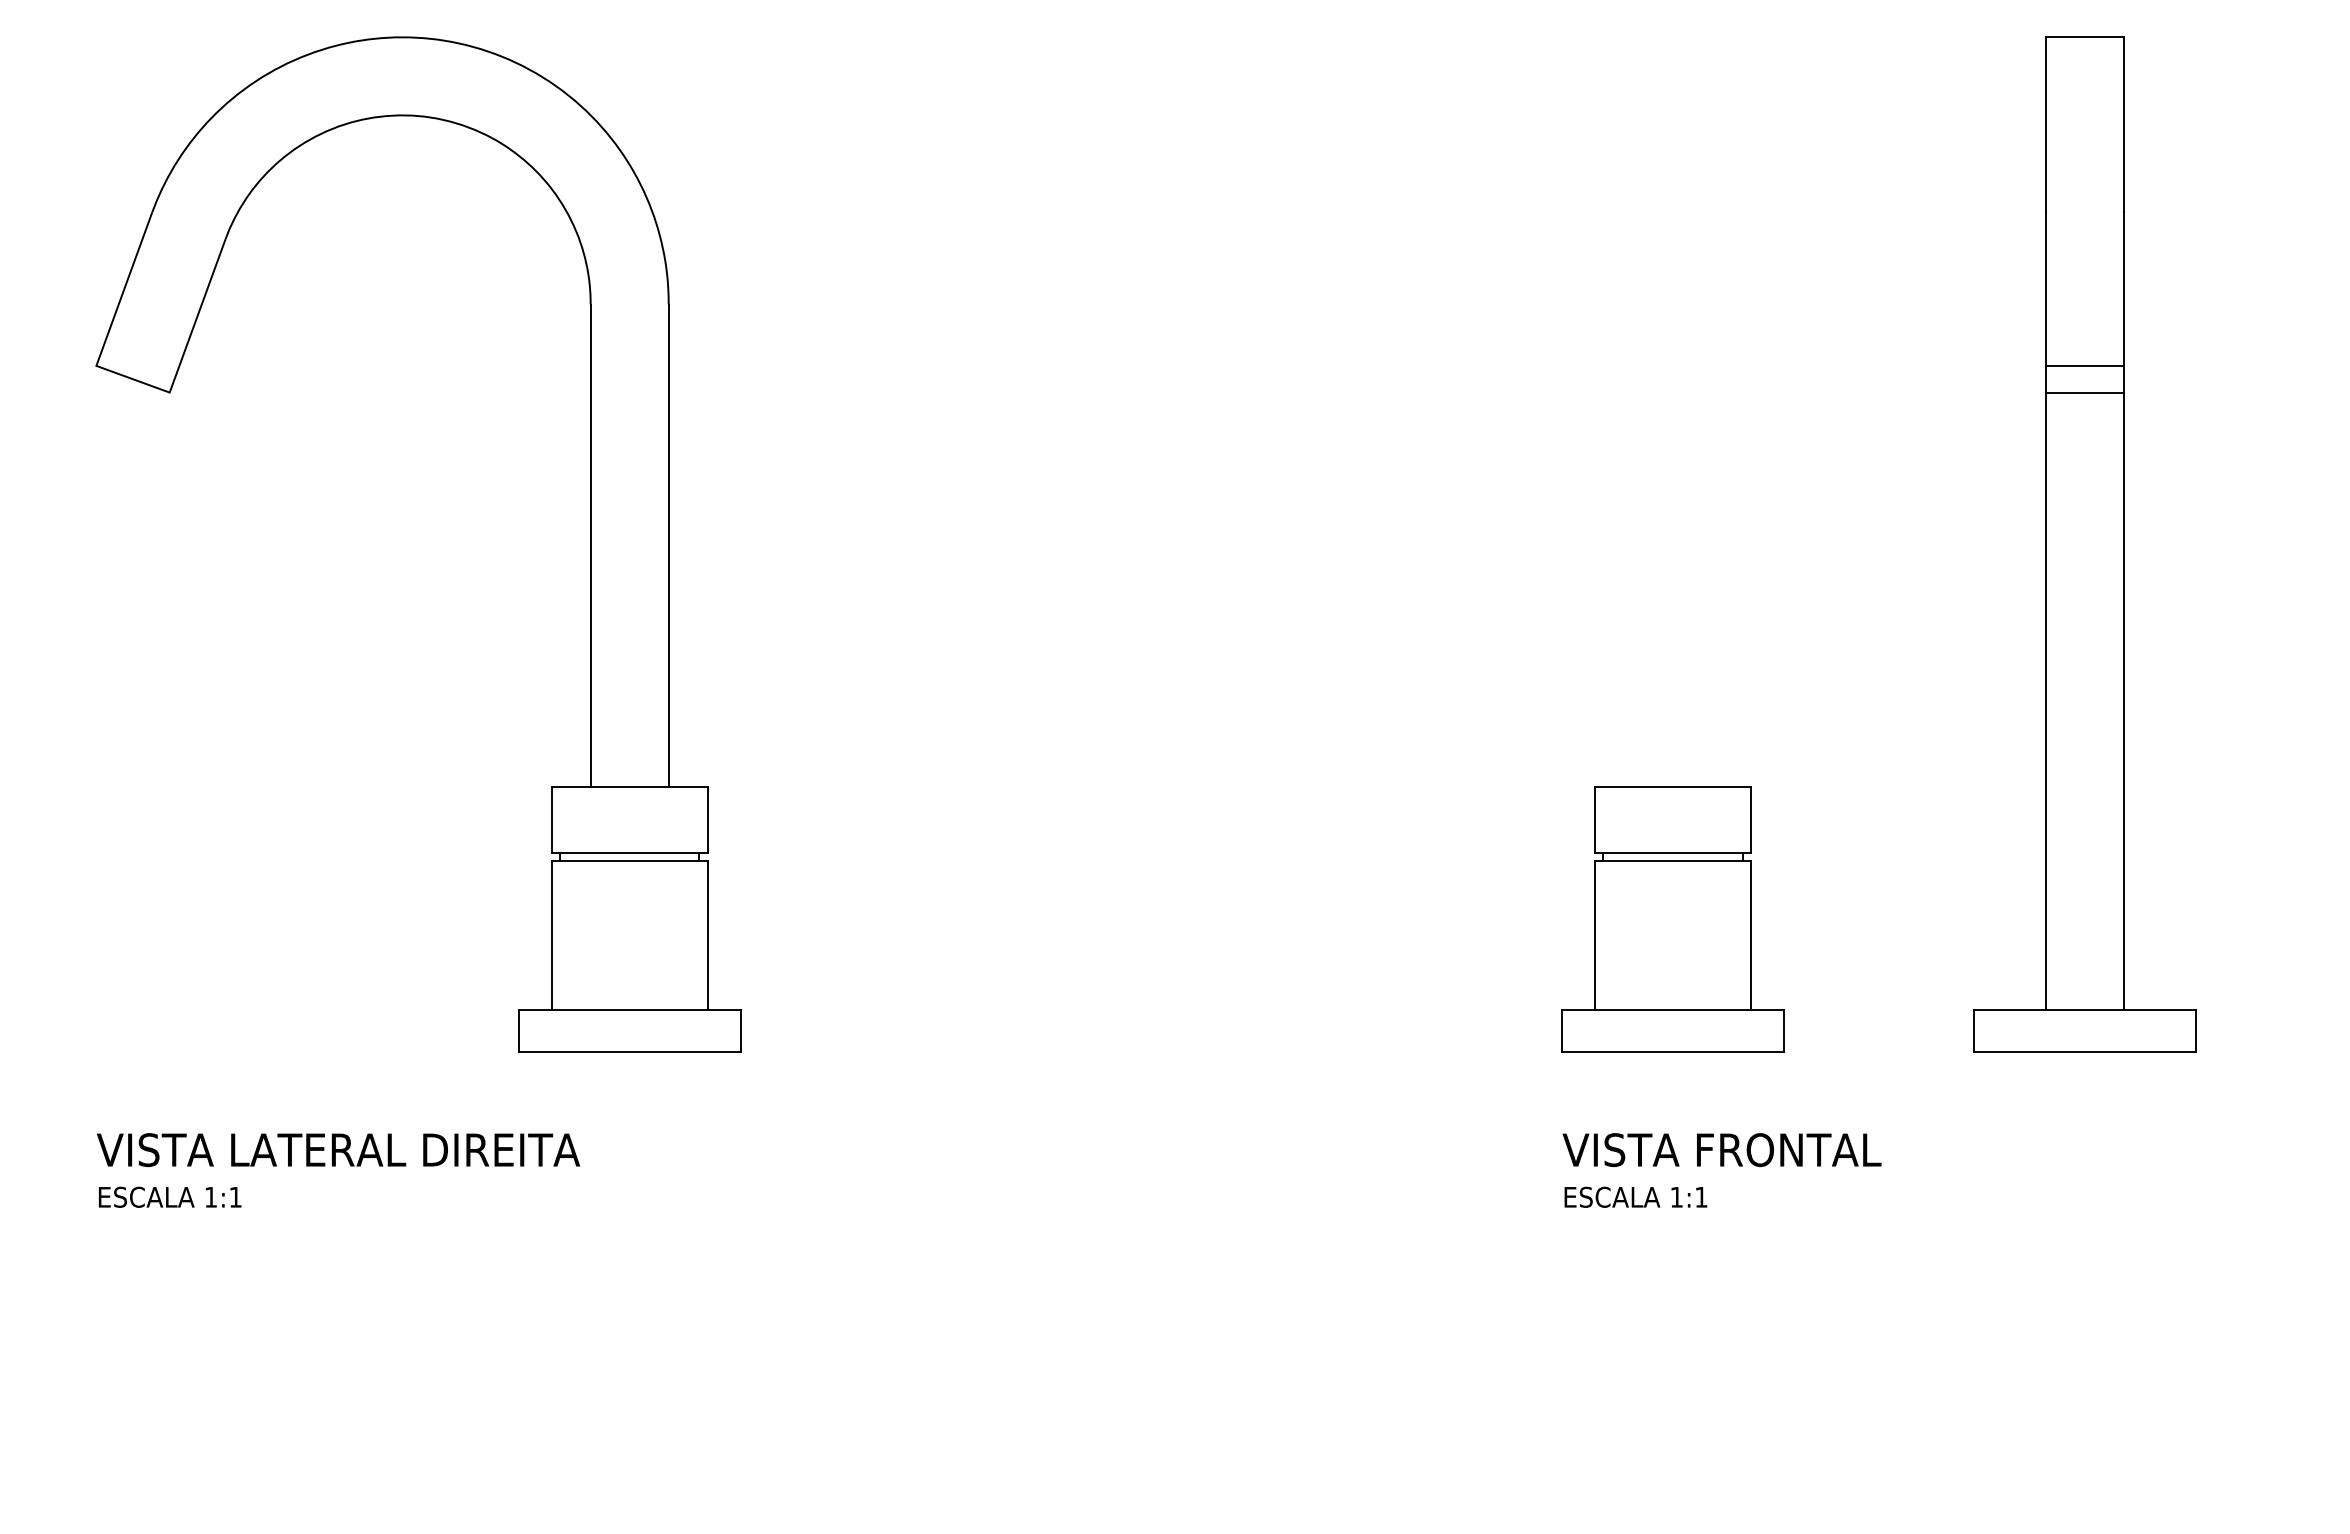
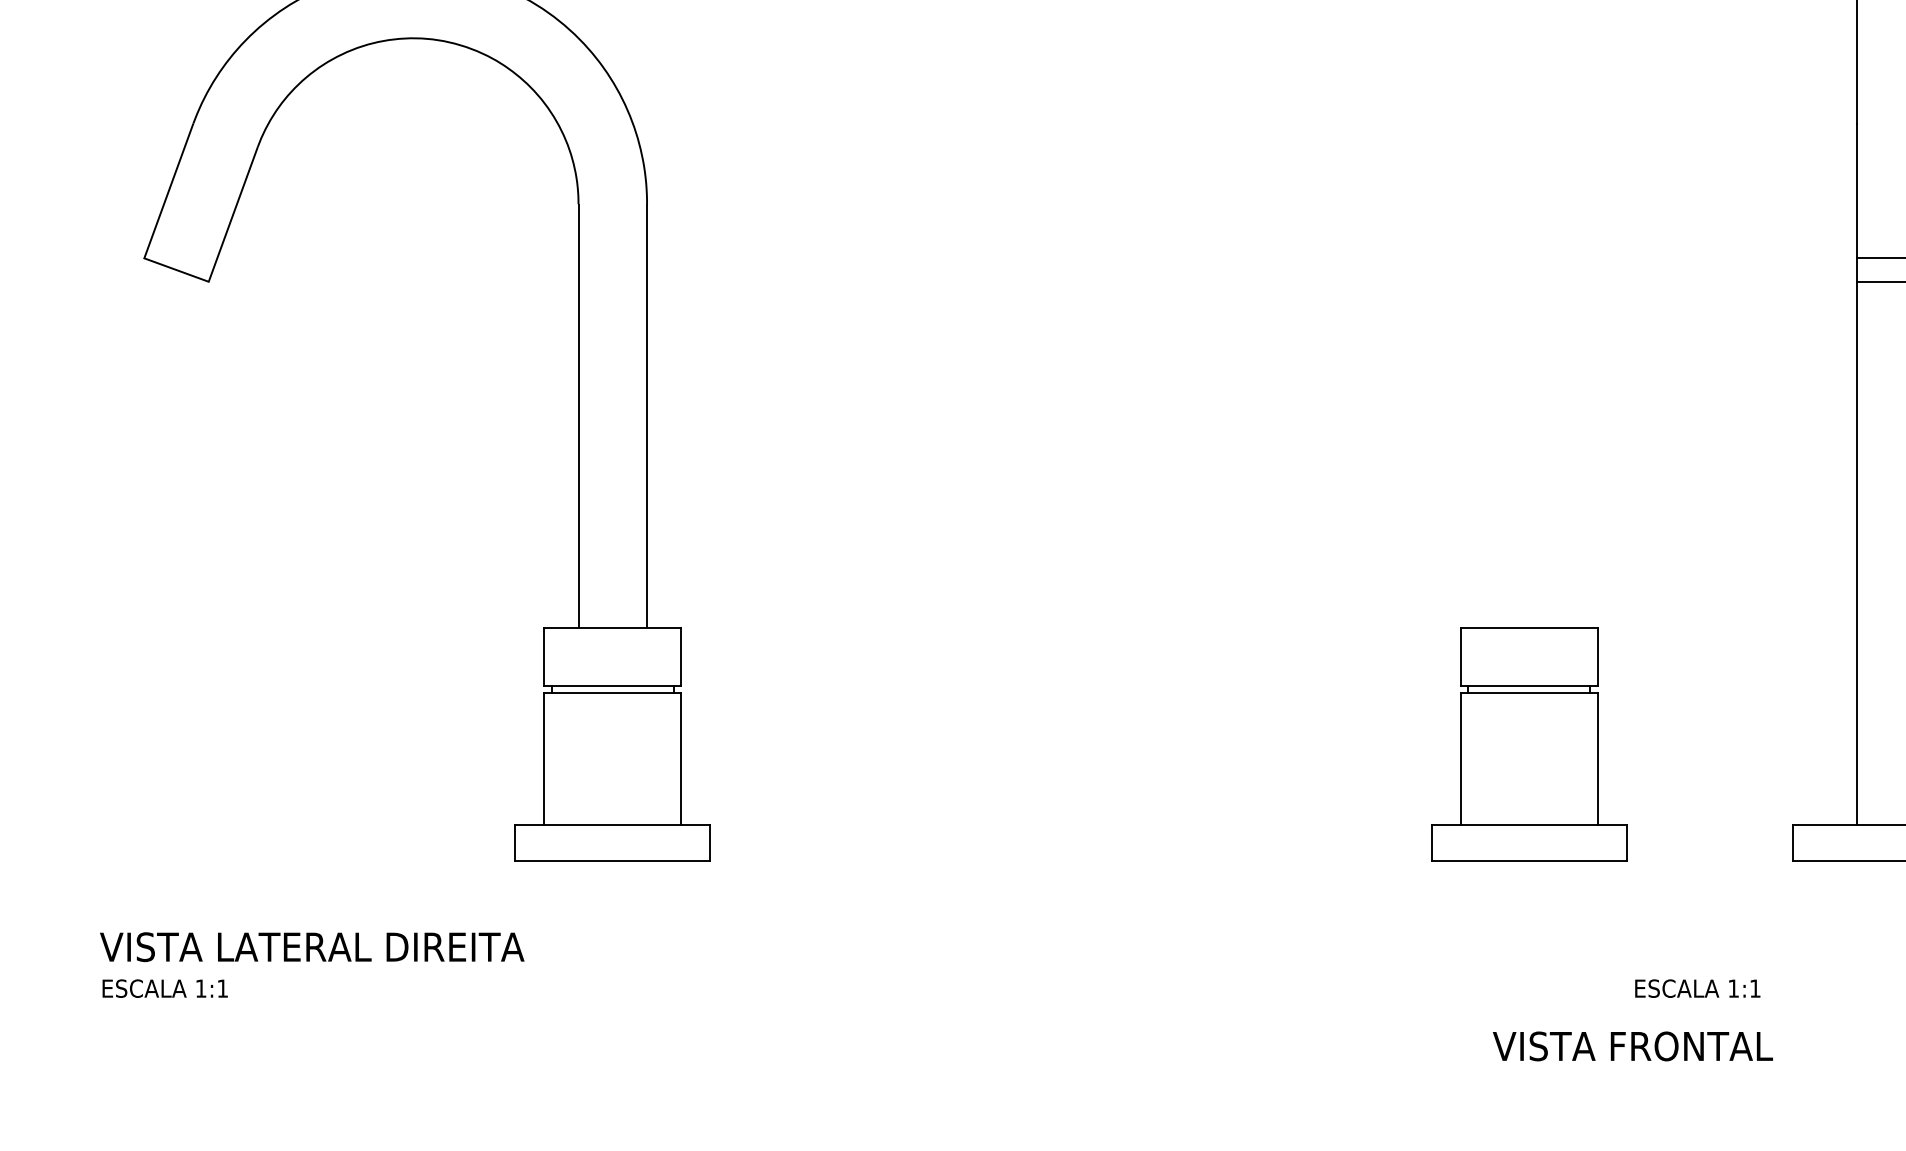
text: (338, 1150) -> (312, 947), moved
text: (1721, 1150) -> (1632, 1046), moved
text: (170, 1196) -> (165, 987), moved
text: (1635, 1196) -> (1697, 987), moved

